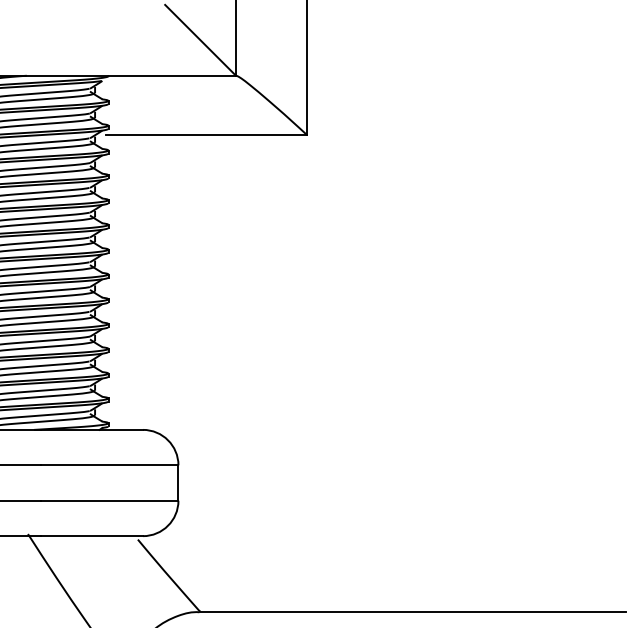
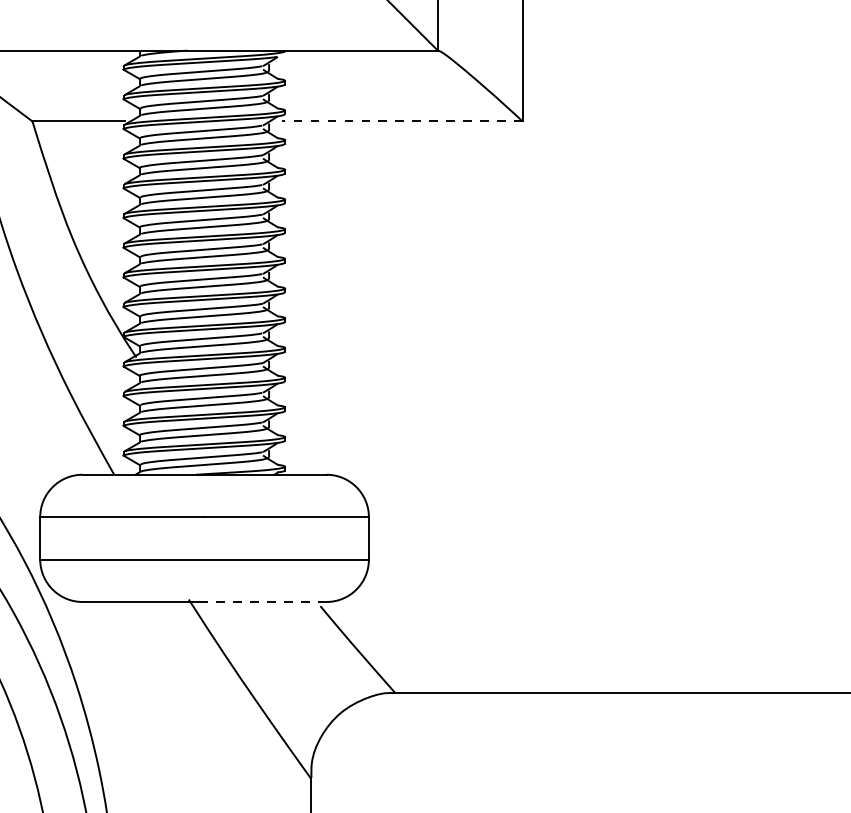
line: (205, 134) -> (401, 121), solid -> dashed
line: (92, 535) -> (265, 601), solid -> dashed

